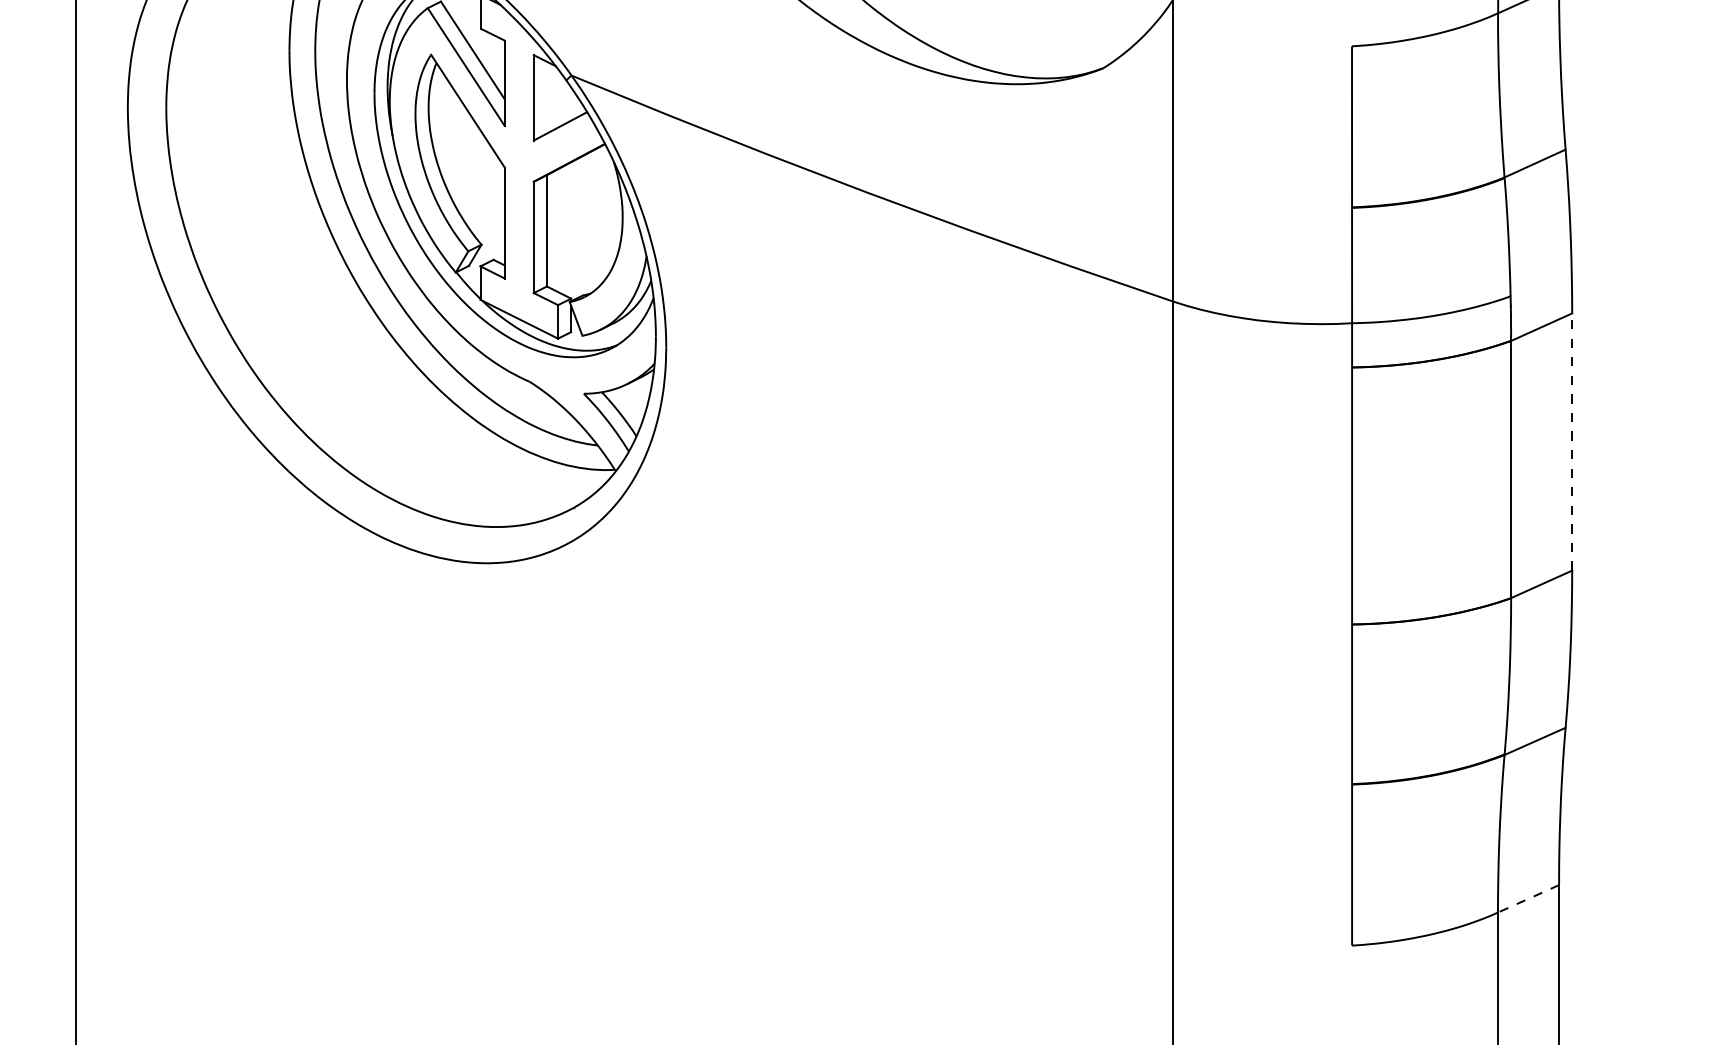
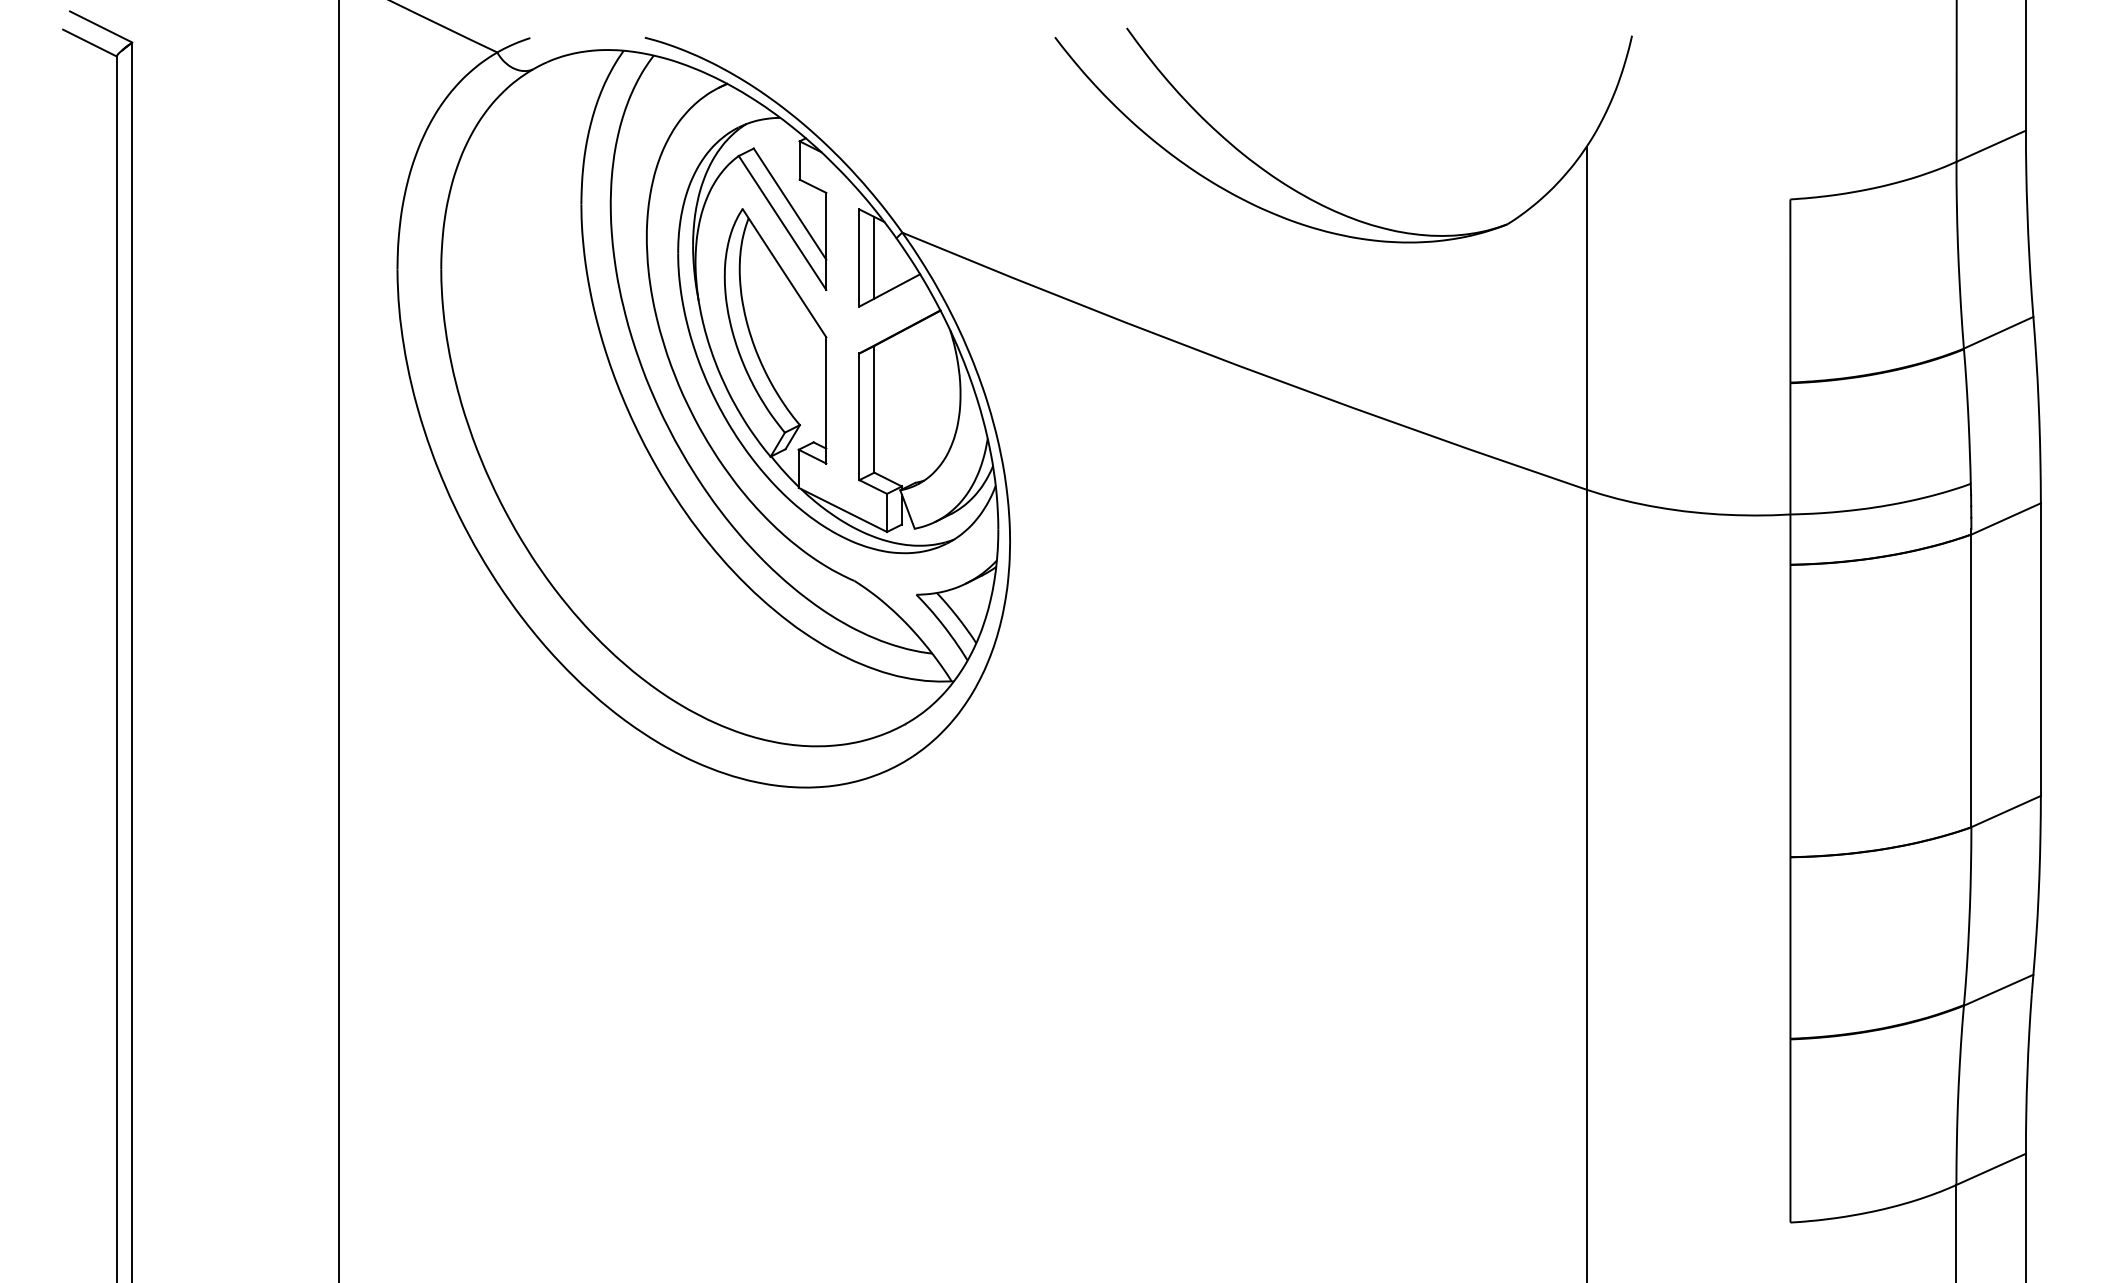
line: (547, 97) -> (874, 257), added
line: (1571, 441) -> (2040, 649), dashed -> solid
line: (1527, 898) -> (1990, 1169), dashed -> solid

